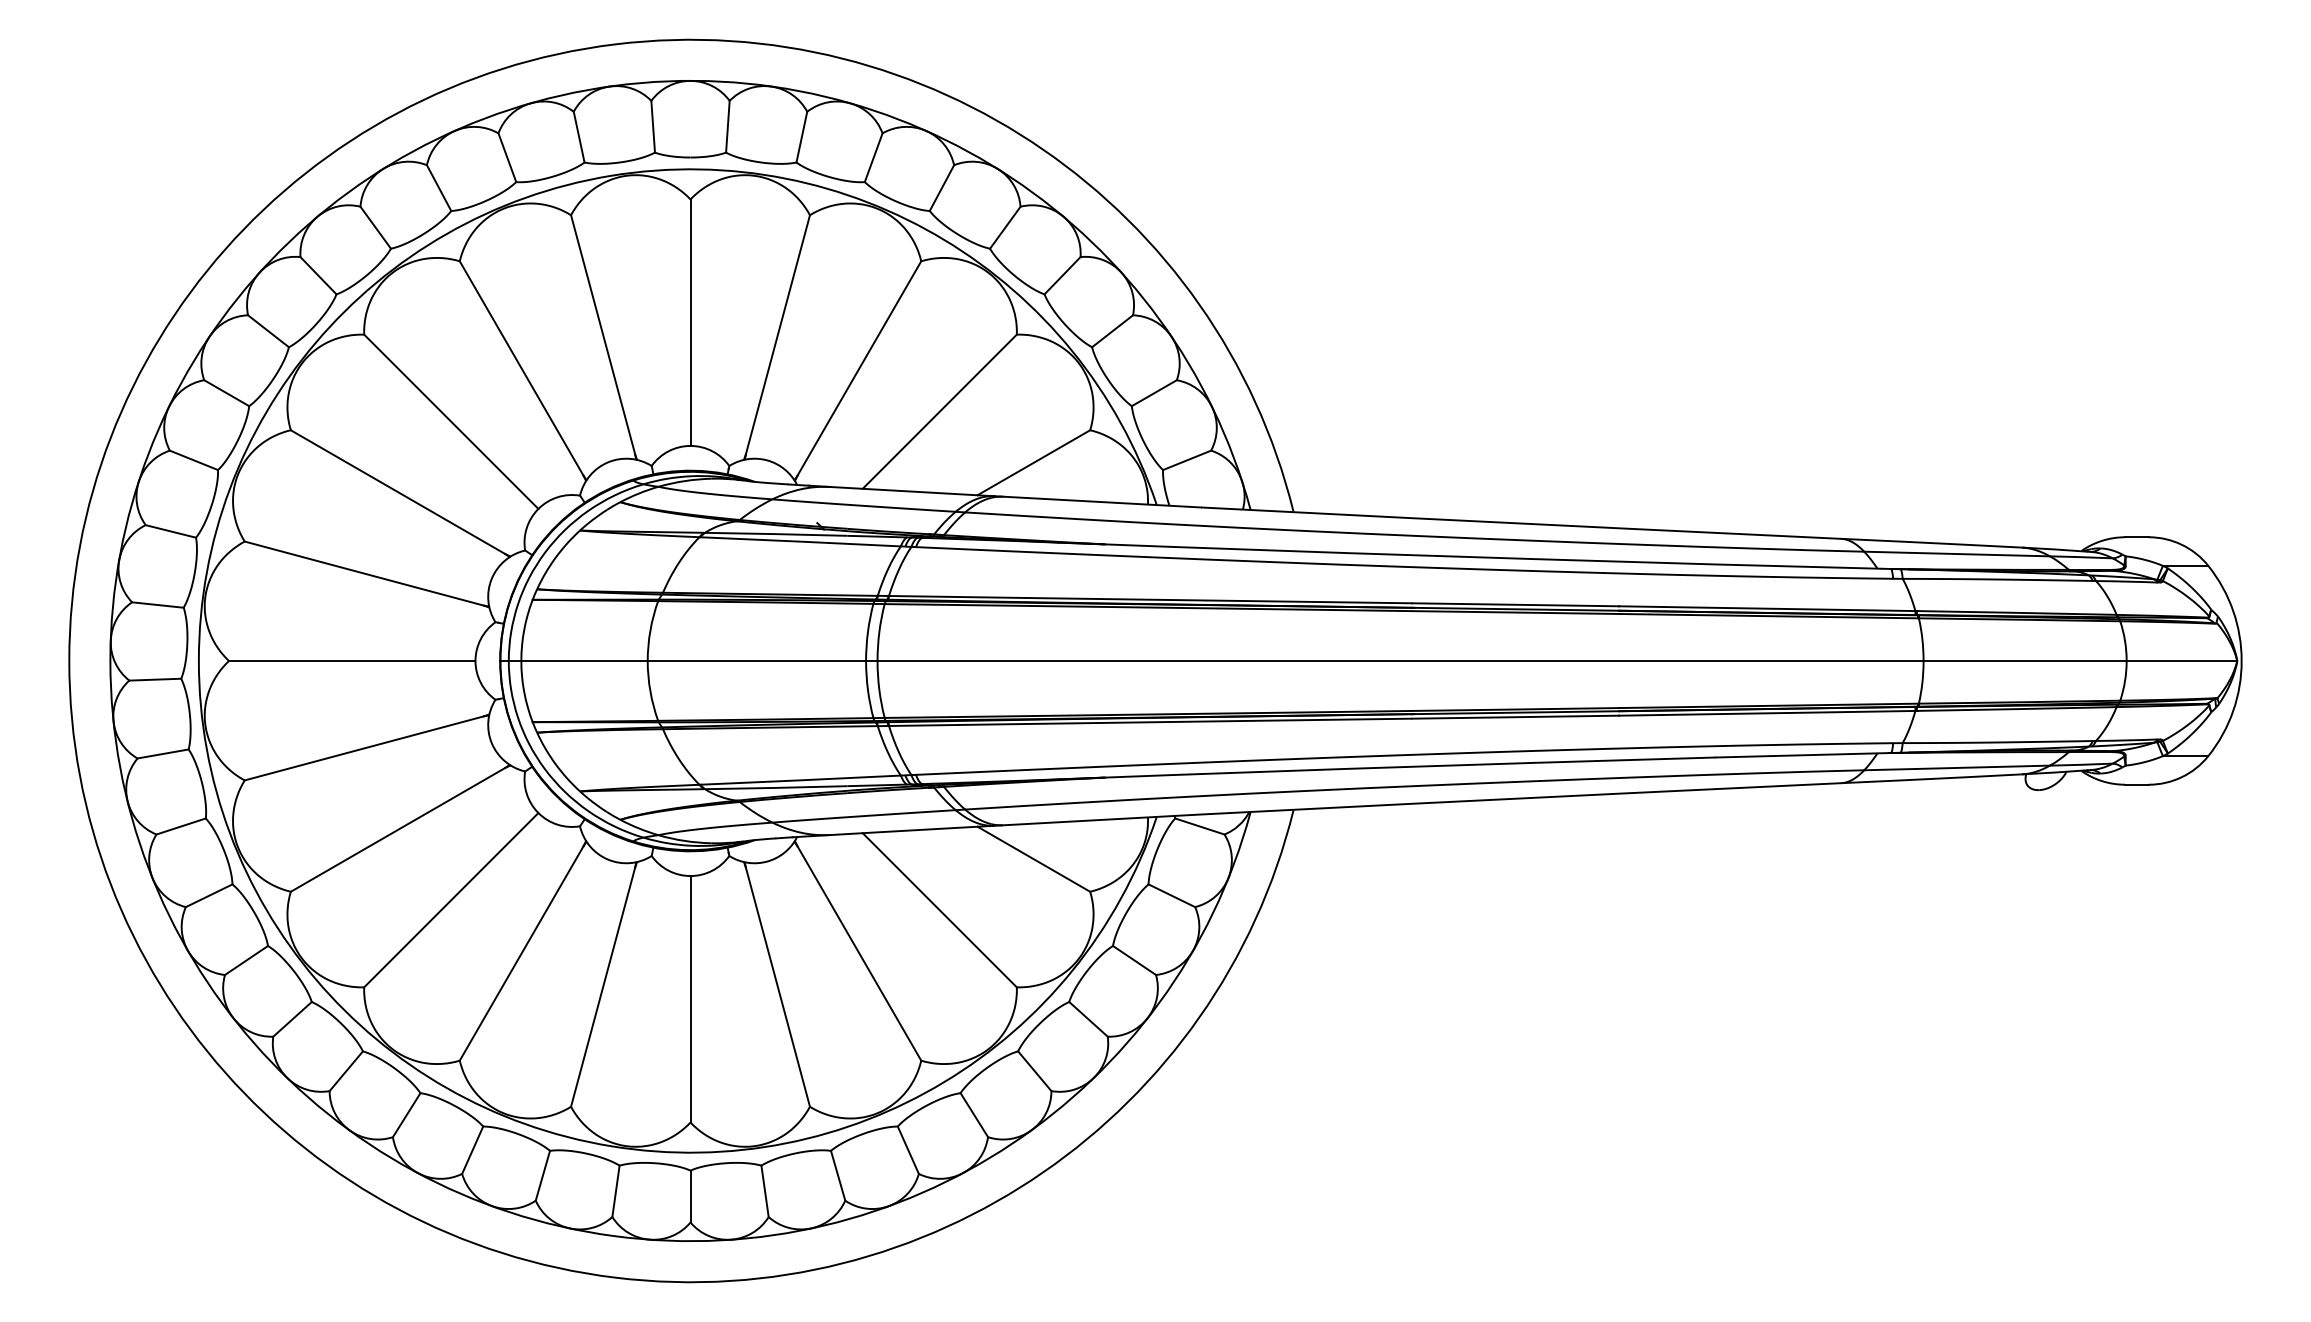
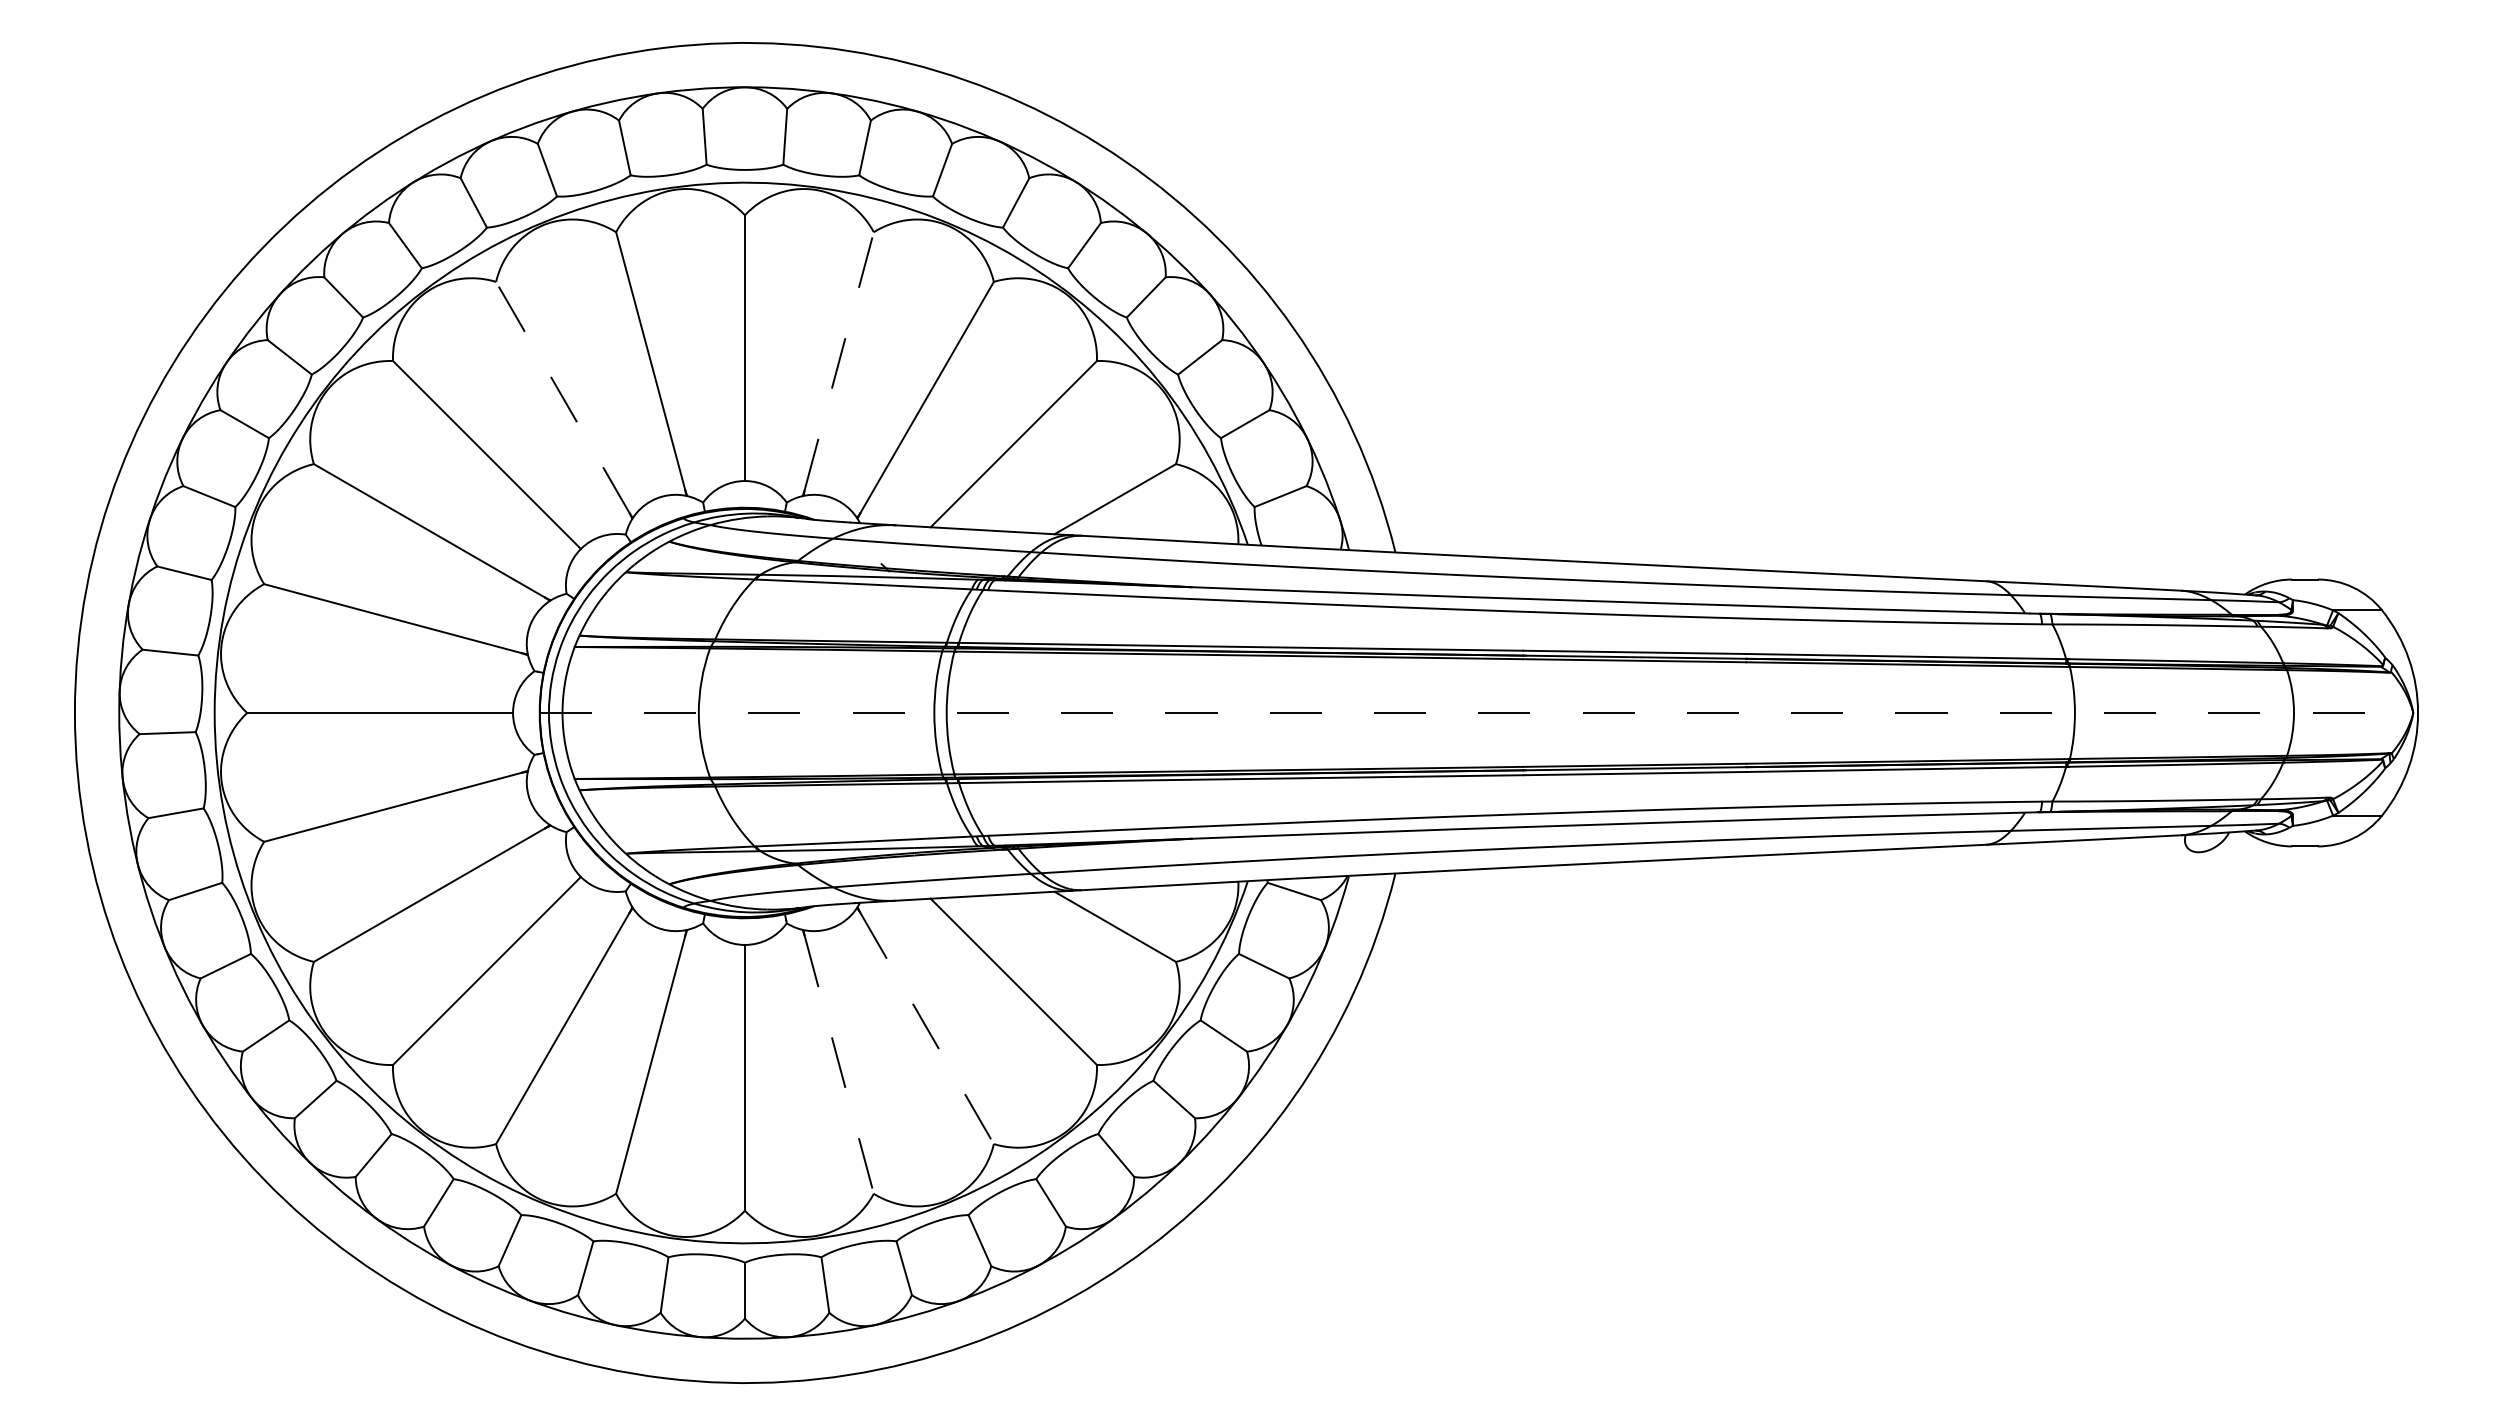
line: (778, 333) -> (839, 359), solid -> dashed
line: (521, 367) -> (562, 396), solid -> dashed
line: (1368, 661) -> (1476, 713), solid -> dashed
line: (859, 954) -> (927, 1029), solid -> dashed
line: (778, 988) -> (839, 1066), solid -> dashed

